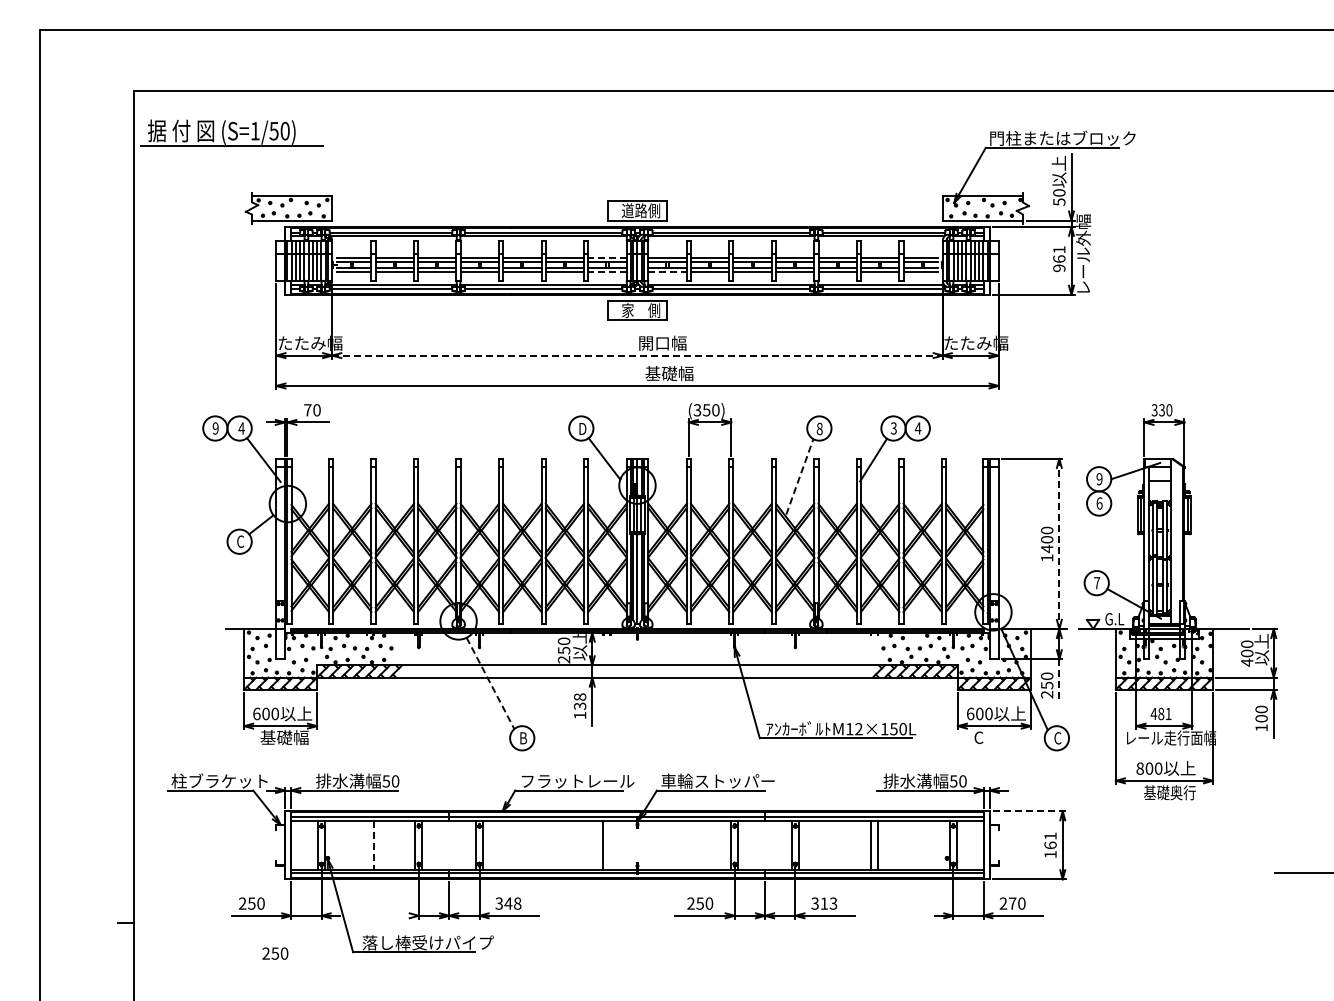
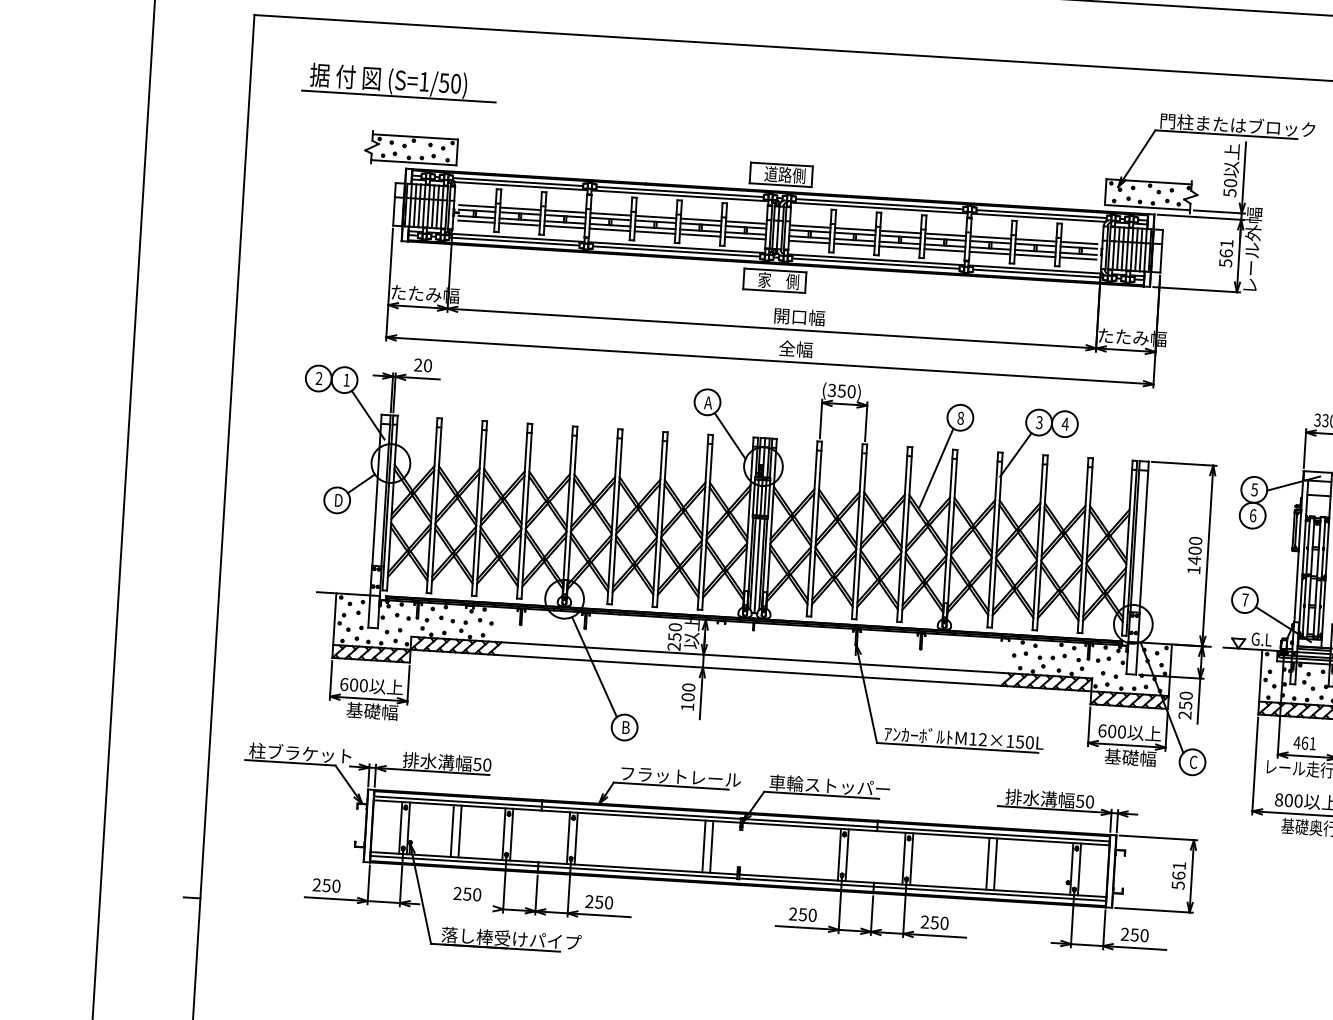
part: (231, 132) -> (398, 81), moved
line: (606, 257) -> (745, 222), dashed -> solid
text: (1059, 268) -> (1225, 263), 961 -> 561
line: (606, 272) -> (744, 238), dashed -> solid
line: (668, 272) -> (810, 242), dashed -> solid
line: (637, 355) -> (771, 328), dashed -> solid
text: (669, 373) -> (804, 349), 基礎幅 -> 全幅
text: (307, 410) -> (417, 365), 70 -> 20
text: (215, 428) -> (318, 378), 9 -> 2
text: (241, 428) -> (346, 380), 4 -> 1
text: (582, 428) -> (708, 402), D -> A
line: (800, 476) -> (937, 467), dashed -> solid
text: (1099, 479) -> (1254, 490), 9 -> 5
text: (240, 541) -> (338, 500), C -> D
line: (1059, 544) -> (1207, 556), dashed -> solid
line: (1059, 681) -> (1199, 702), dashed -> solid
line: (490, 683) -> (594, 667), dashed -> solid
text: (580, 701) -> (688, 692), 138 -> 100
text: (1161, 713) -> (1305, 742), 481 -> 461
text: (998, 737) -> (1130, 757), C -> 基礎幅
line: (1029, 811) -> (1158, 838), dashed -> solid
line: (366, 844) -> (452, 830), added
line: (610, 844) -> (711, 846), added
line: (373, 845) -> (459, 831), dashed -> solid
text: (1050, 854) -> (1178, 885), 161 -> 561
text: (508, 903) -> (599, 902), 348 -> 250
text: (824, 903) -> (934, 922), 313 -> 250
text: (1012, 903) -> (1134, 934), 270 -> 250
text: (275, 953) -> (467, 894), moved

